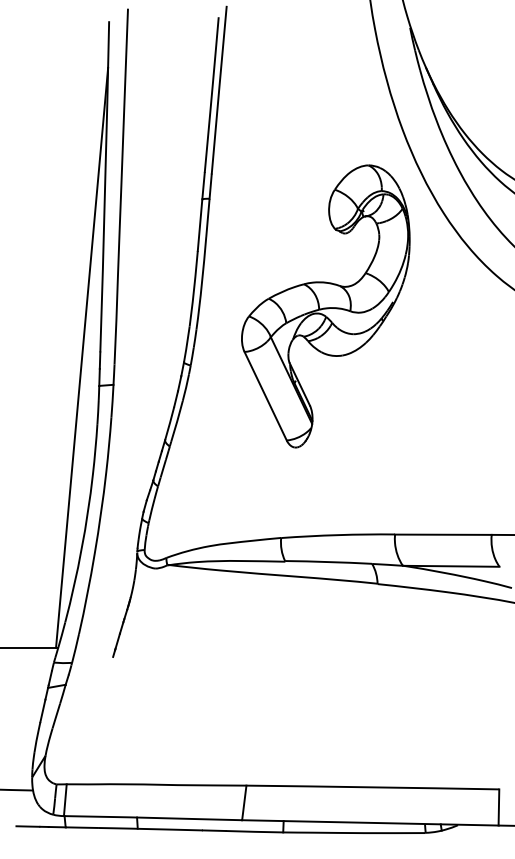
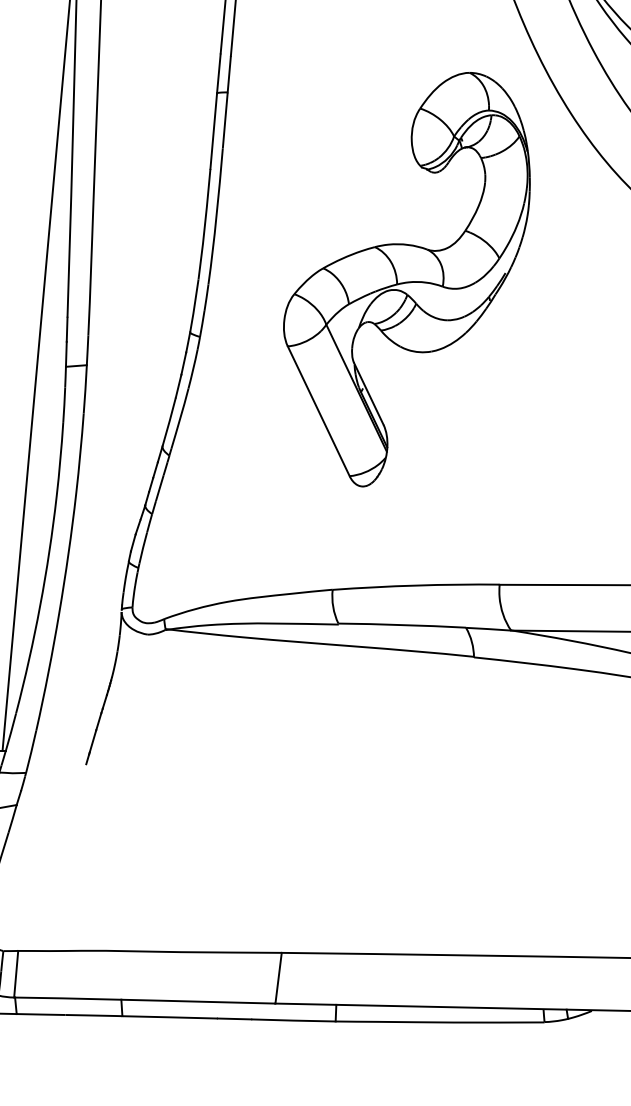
part: (325, 306) -> (406, 279), moved

